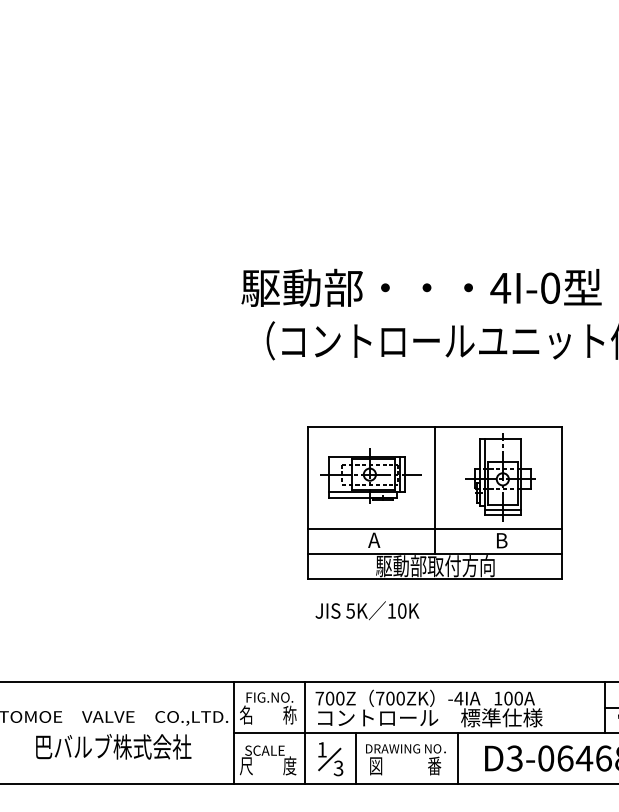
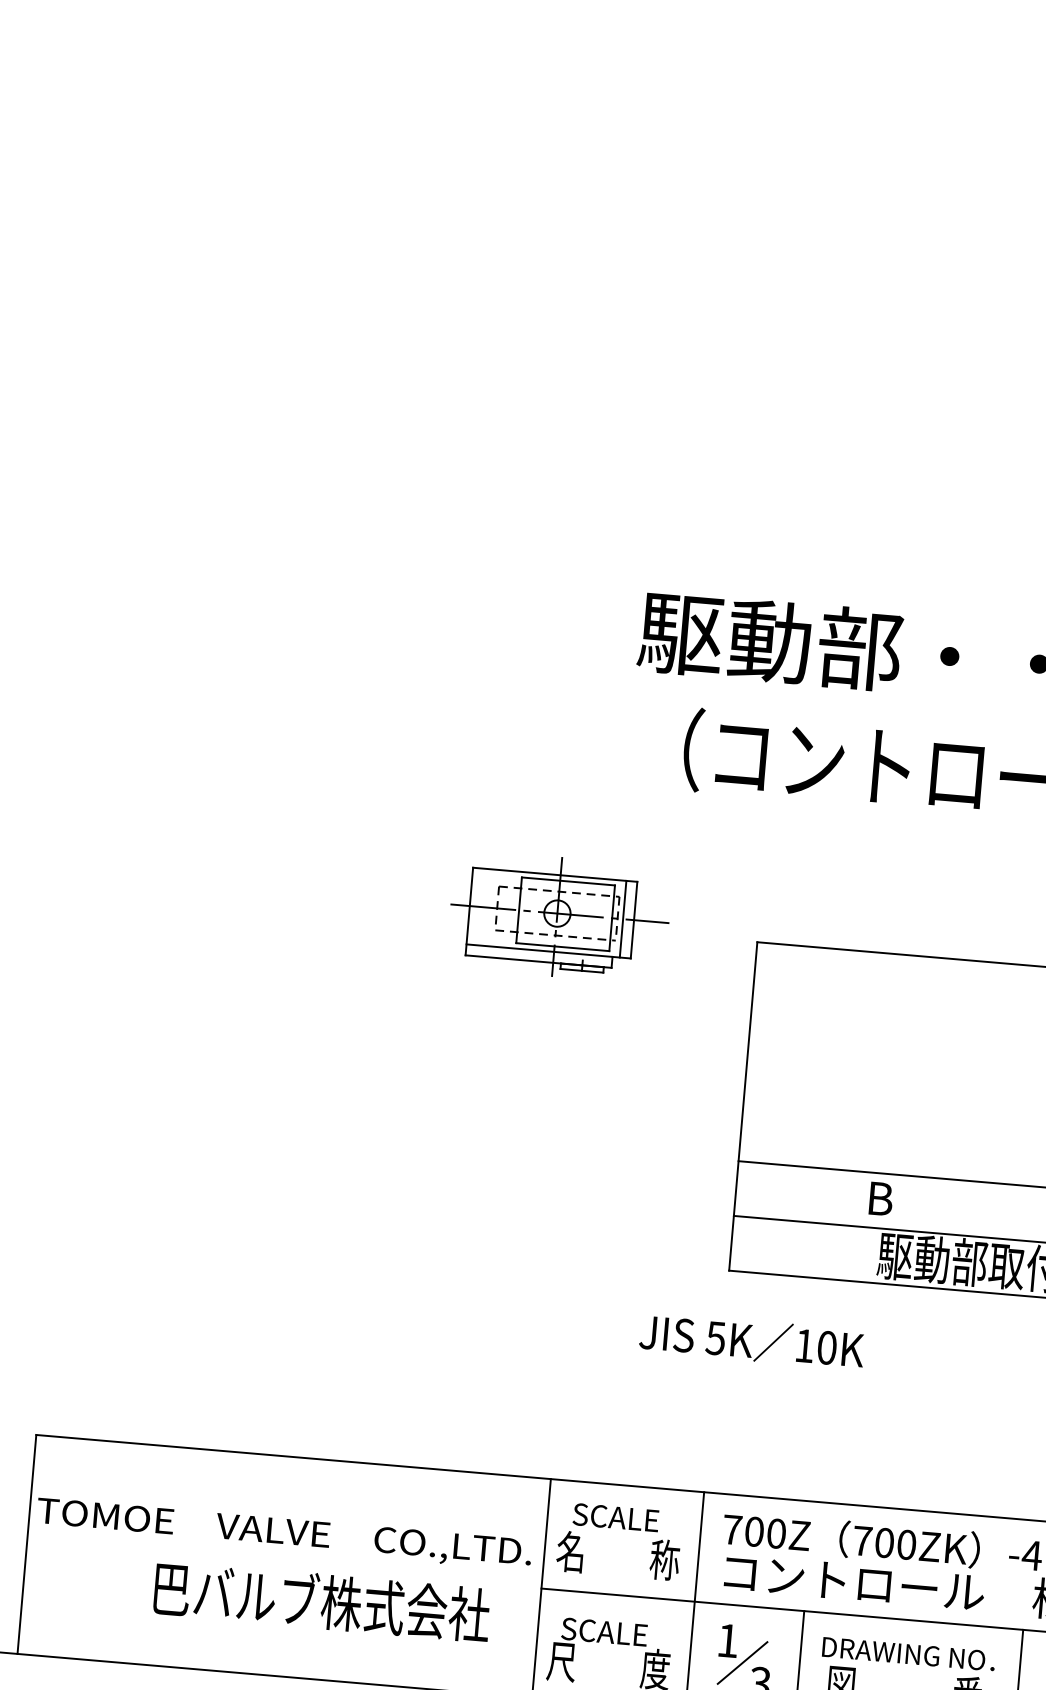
part: (370, 475) -> (558, 915), moved
line: (435, 489) -> (1020, 1100), removed
text: (374, 539) -> (879, 1197), A -> B
text: (367, 610) -> (752, 1340), moved
text: (269, 697) -> (624, 1518), FIG.NO. -> SCALE
text: (113, 746) -> (321, 1600), moved

